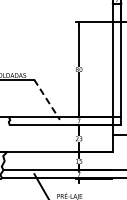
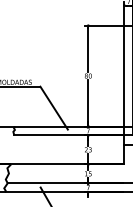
line: (47, 99) -> (54, 107), dashed -> solid

